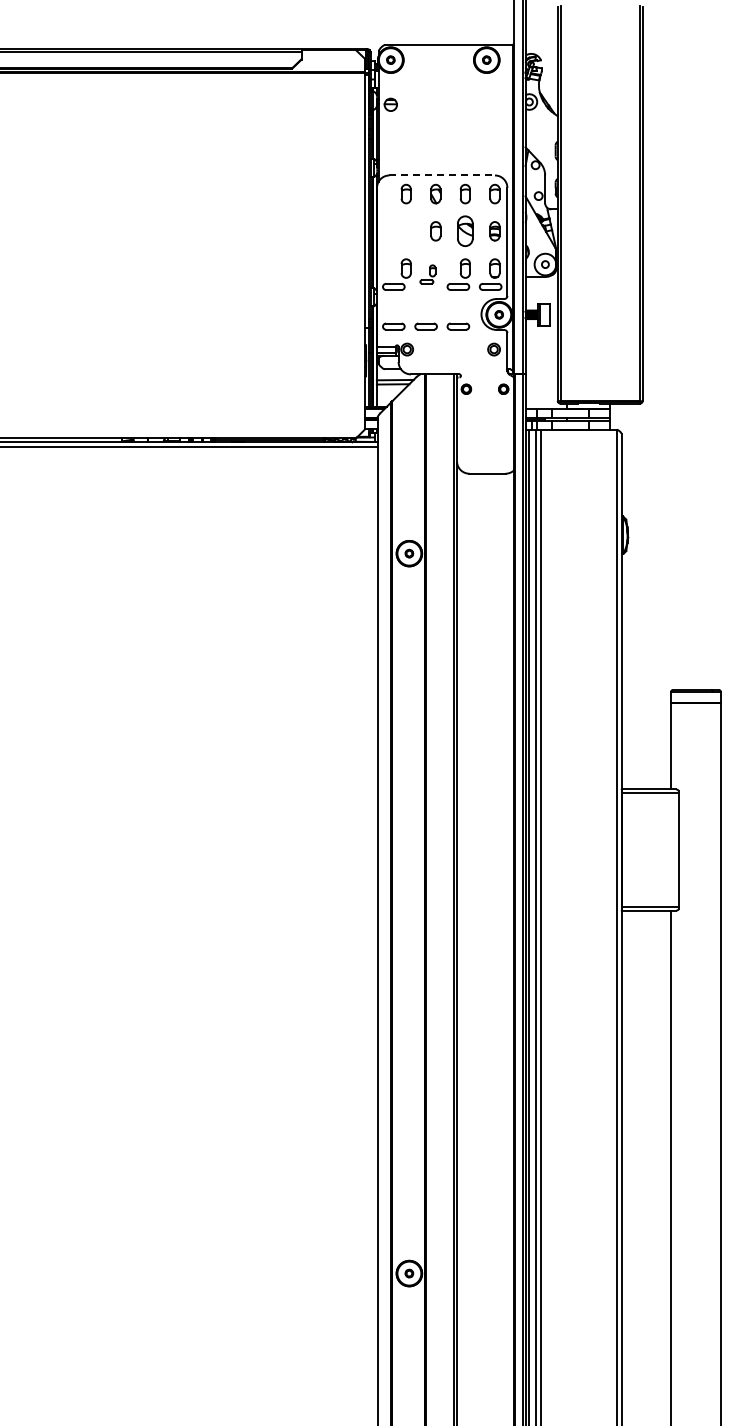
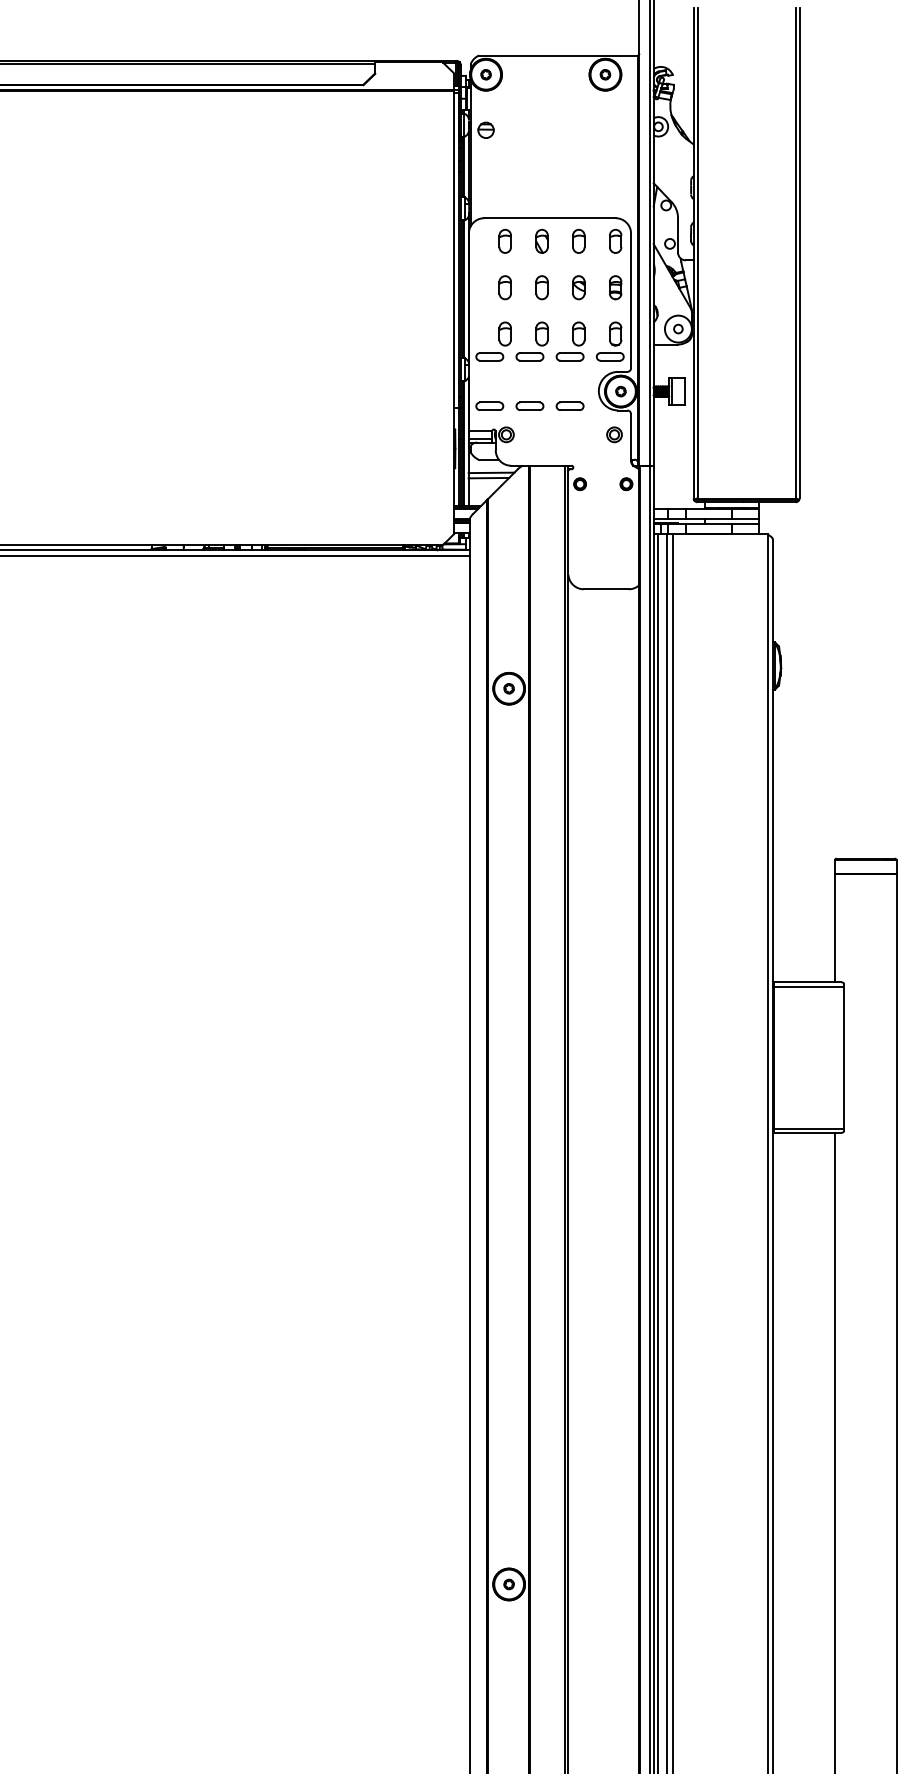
line: (442, 175) -> (550, 218), dashed -> solid
part: (405, 231) -> (504, 287), added
part: (465, 231) -> (578, 287), size x0.62
part: (427, 274) -> (531, 341), size x1.67

